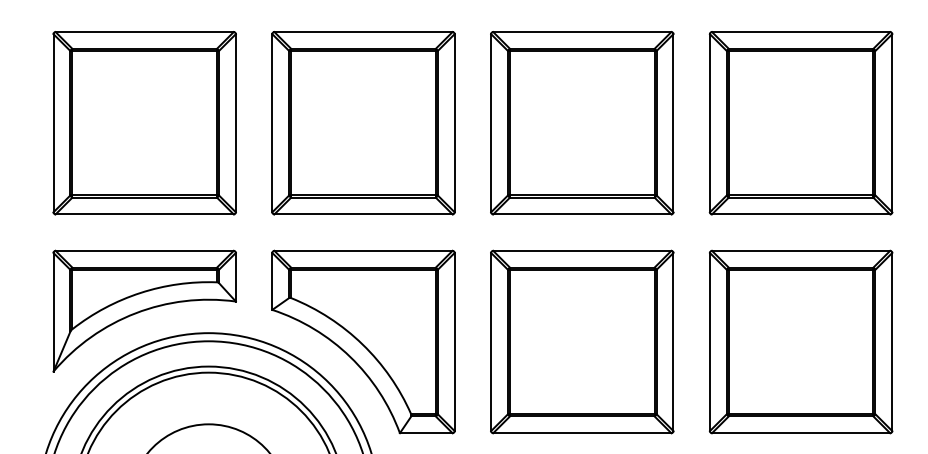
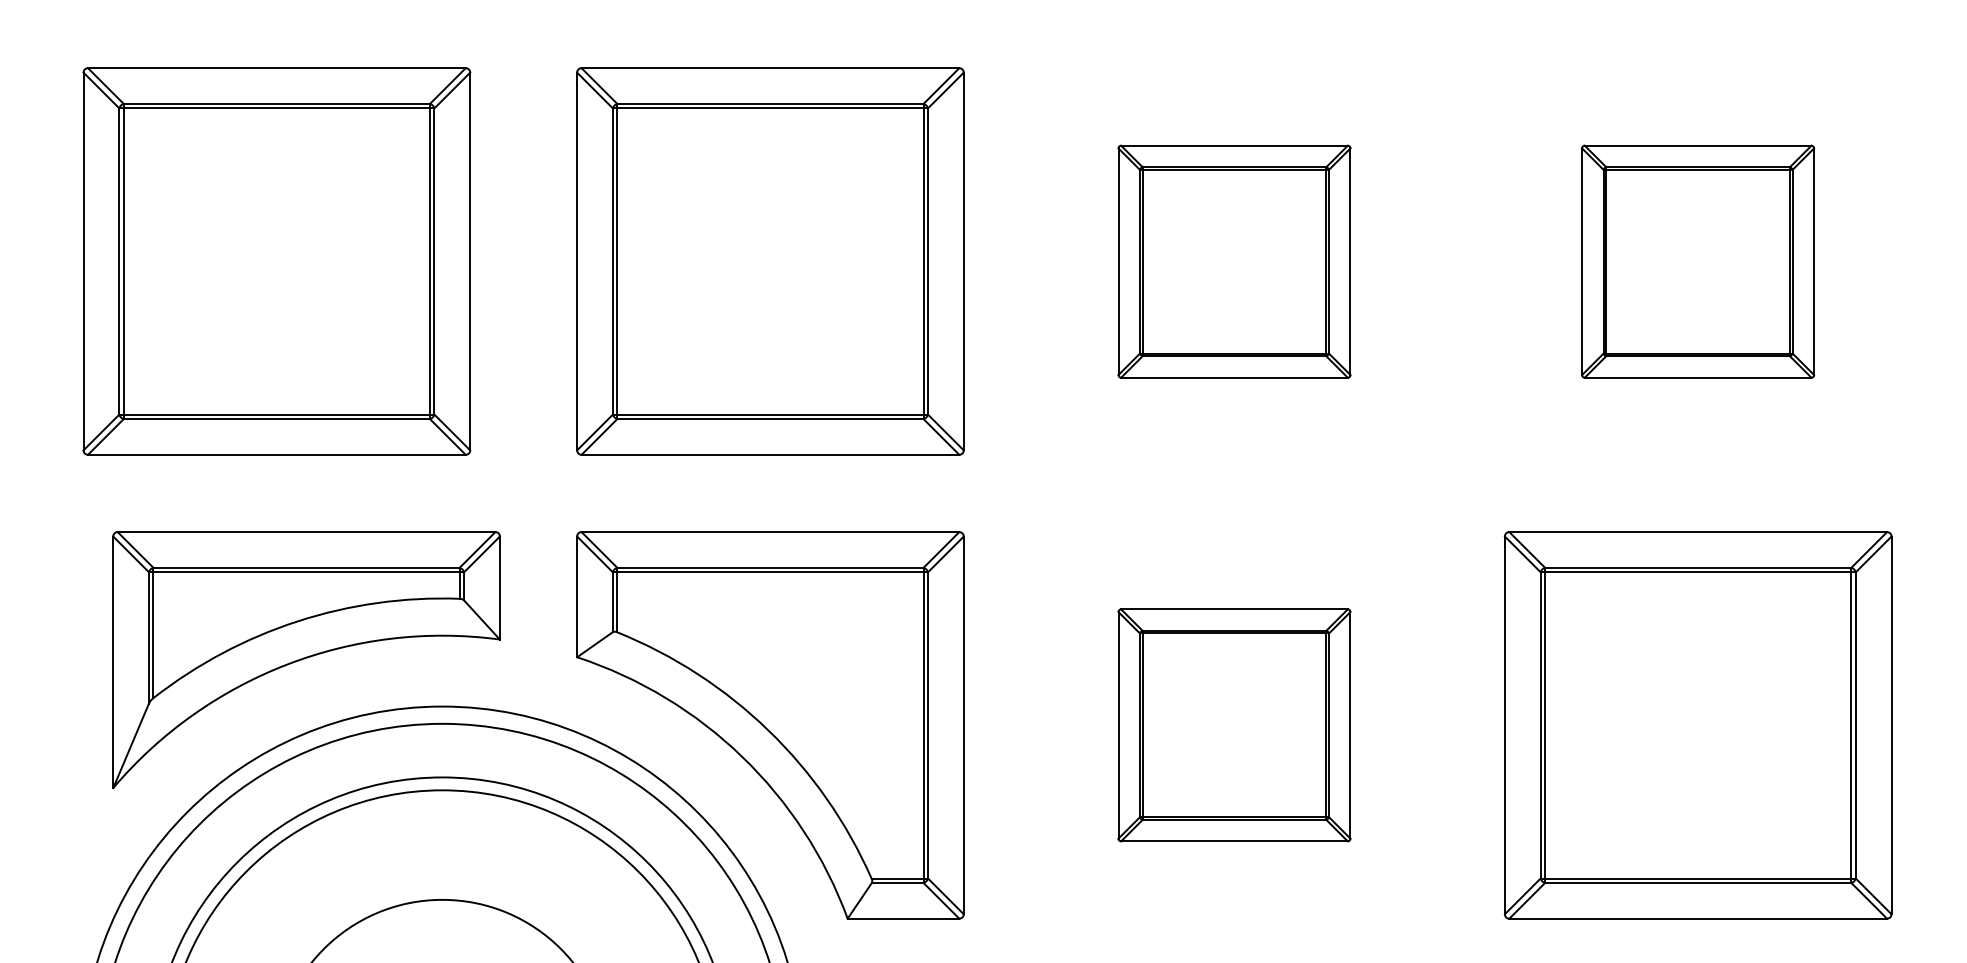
part: (144, 123) -> (276, 262), moved
part: (582, 123) -> (1234, 262), size x0.6
part: (800, 123) -> (1696, 262), size x0.6
part: (582, 341) -> (1234, 724), size x0.6

